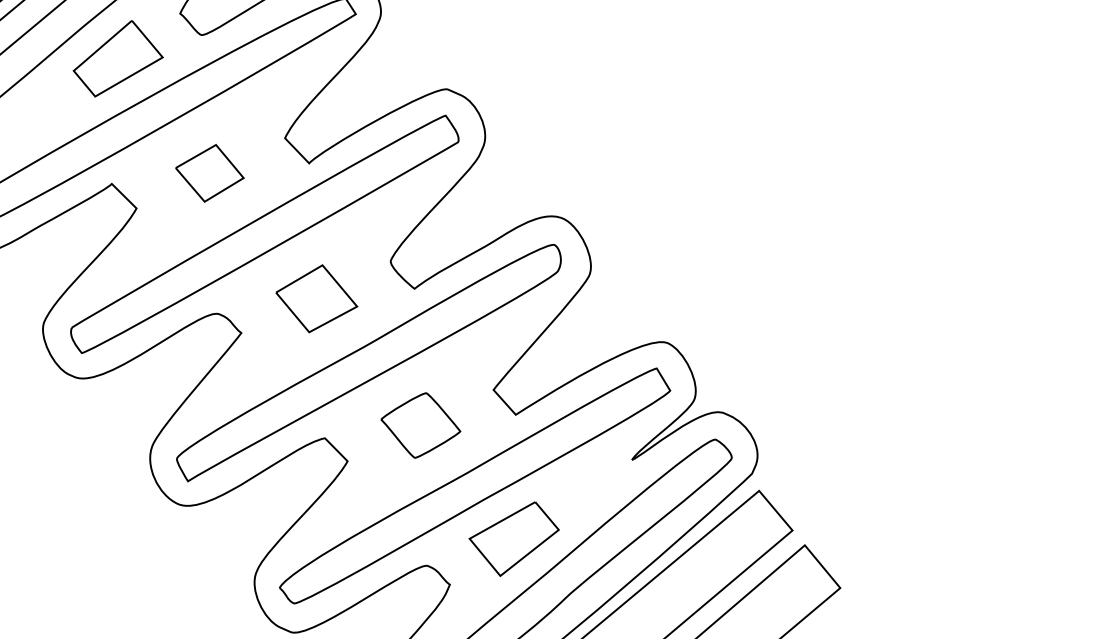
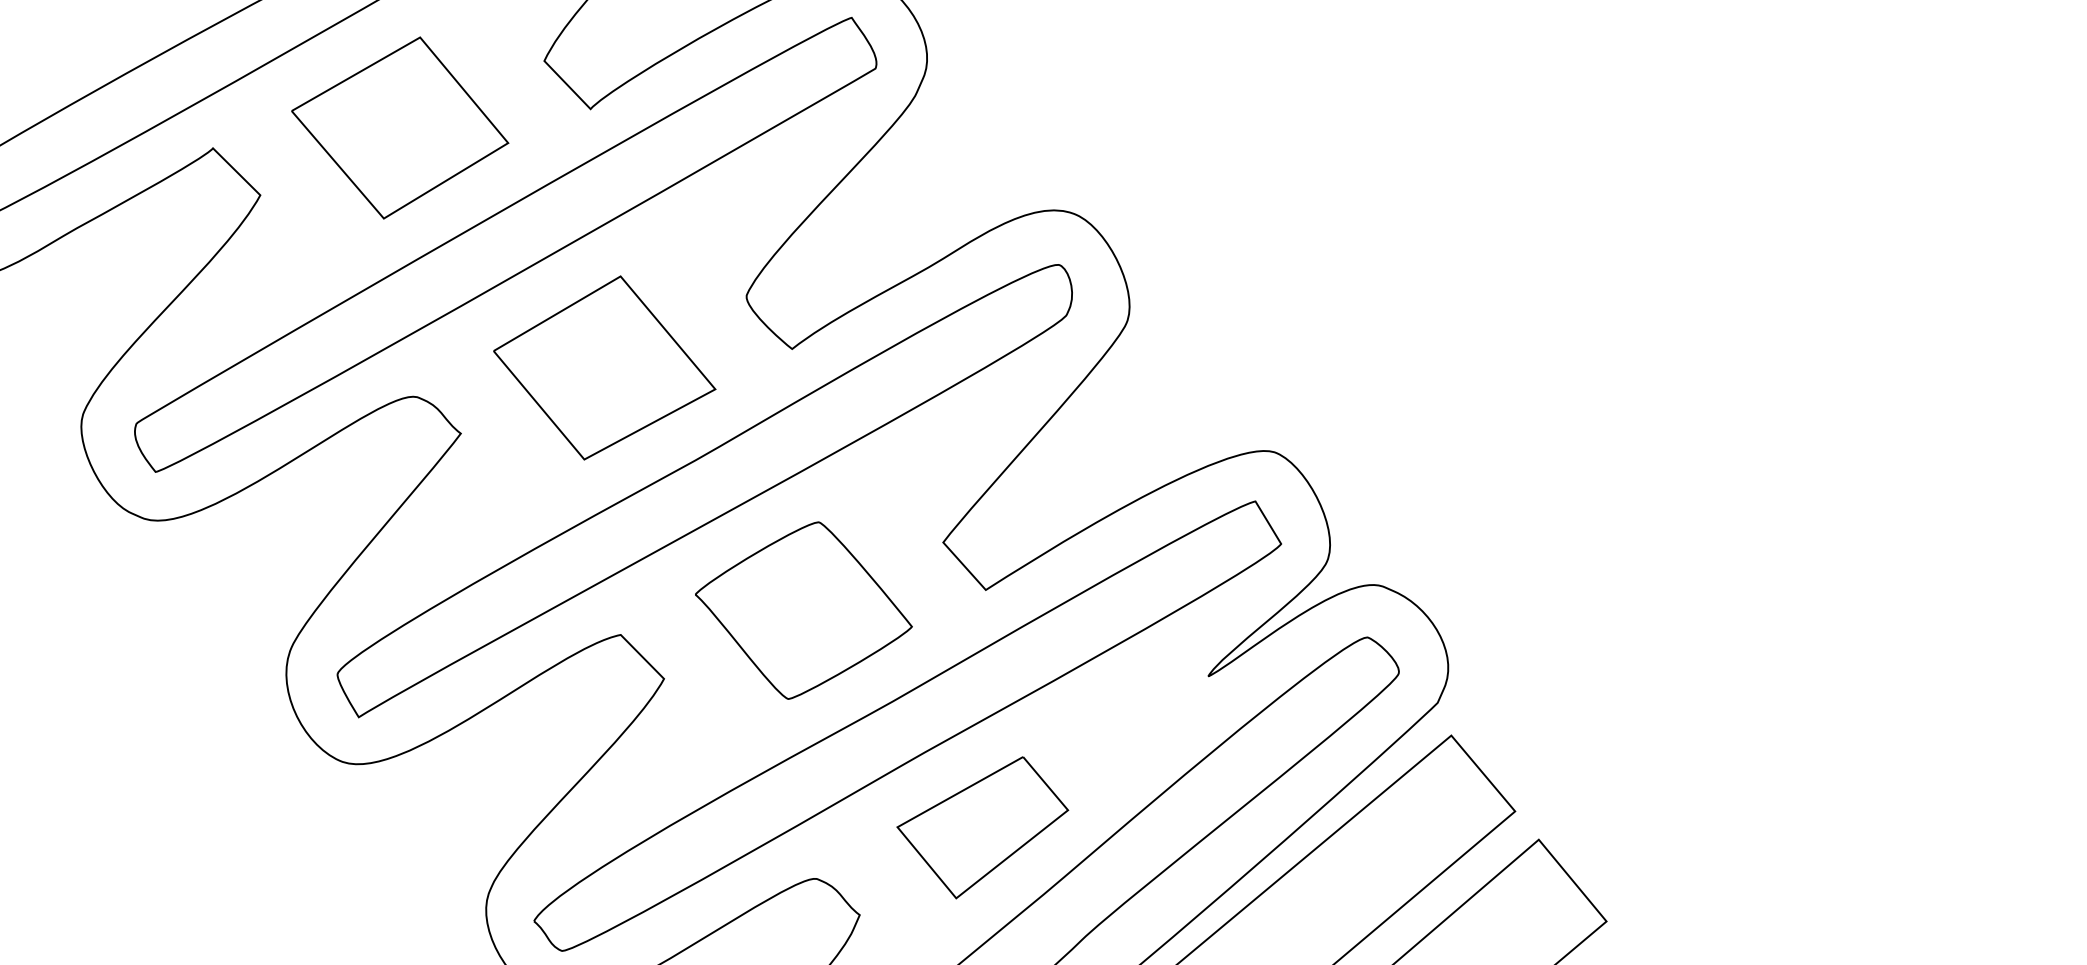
part: (209, 173) -> (399, 128), size x1.67
part: (316, 298) -> (604, 367), size x1.43
part: (420, 425) -> (803, 610), size x1.43

